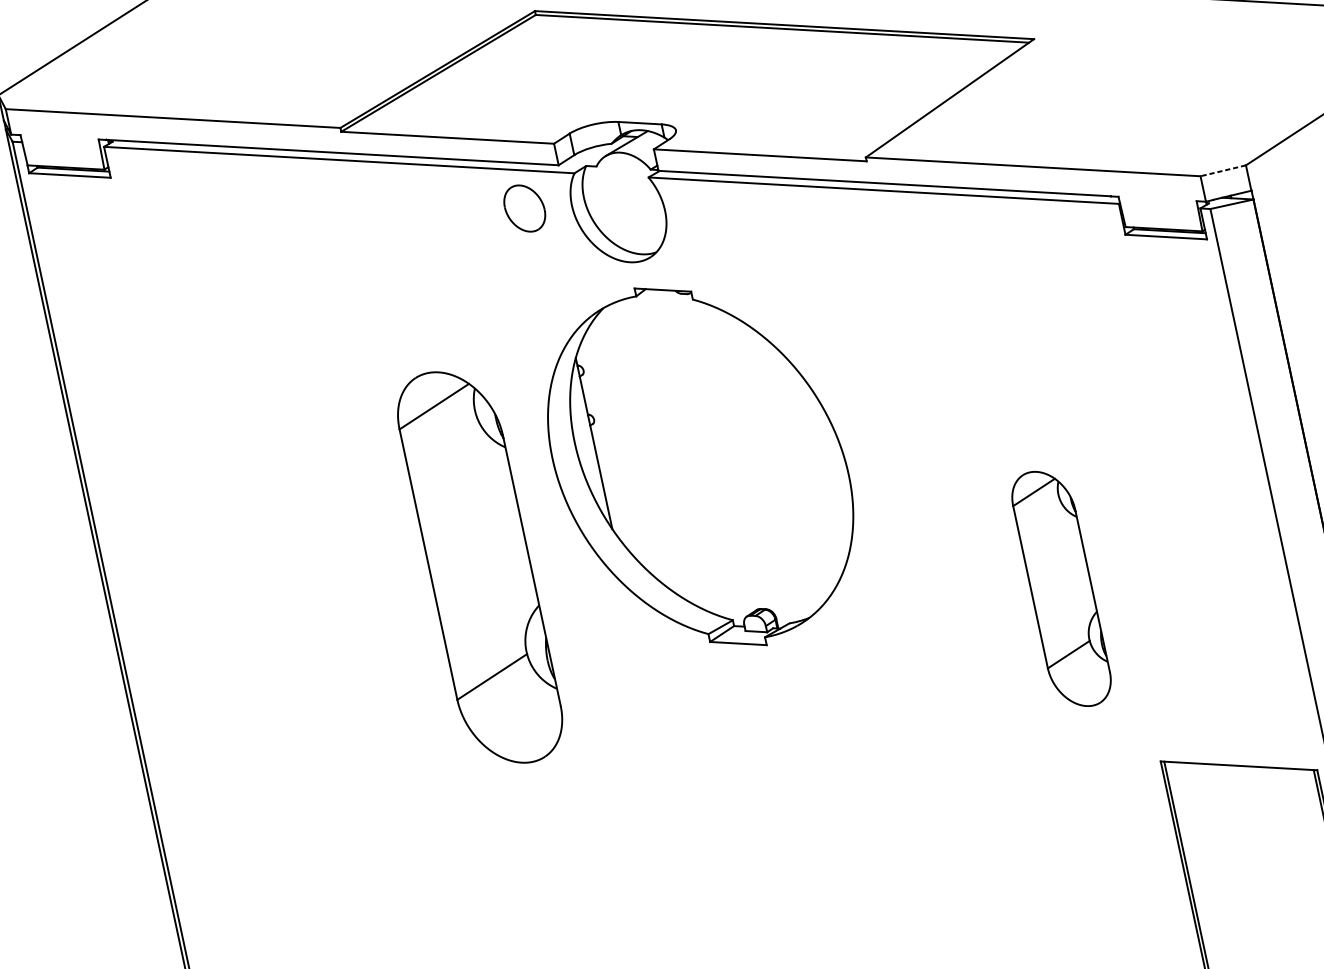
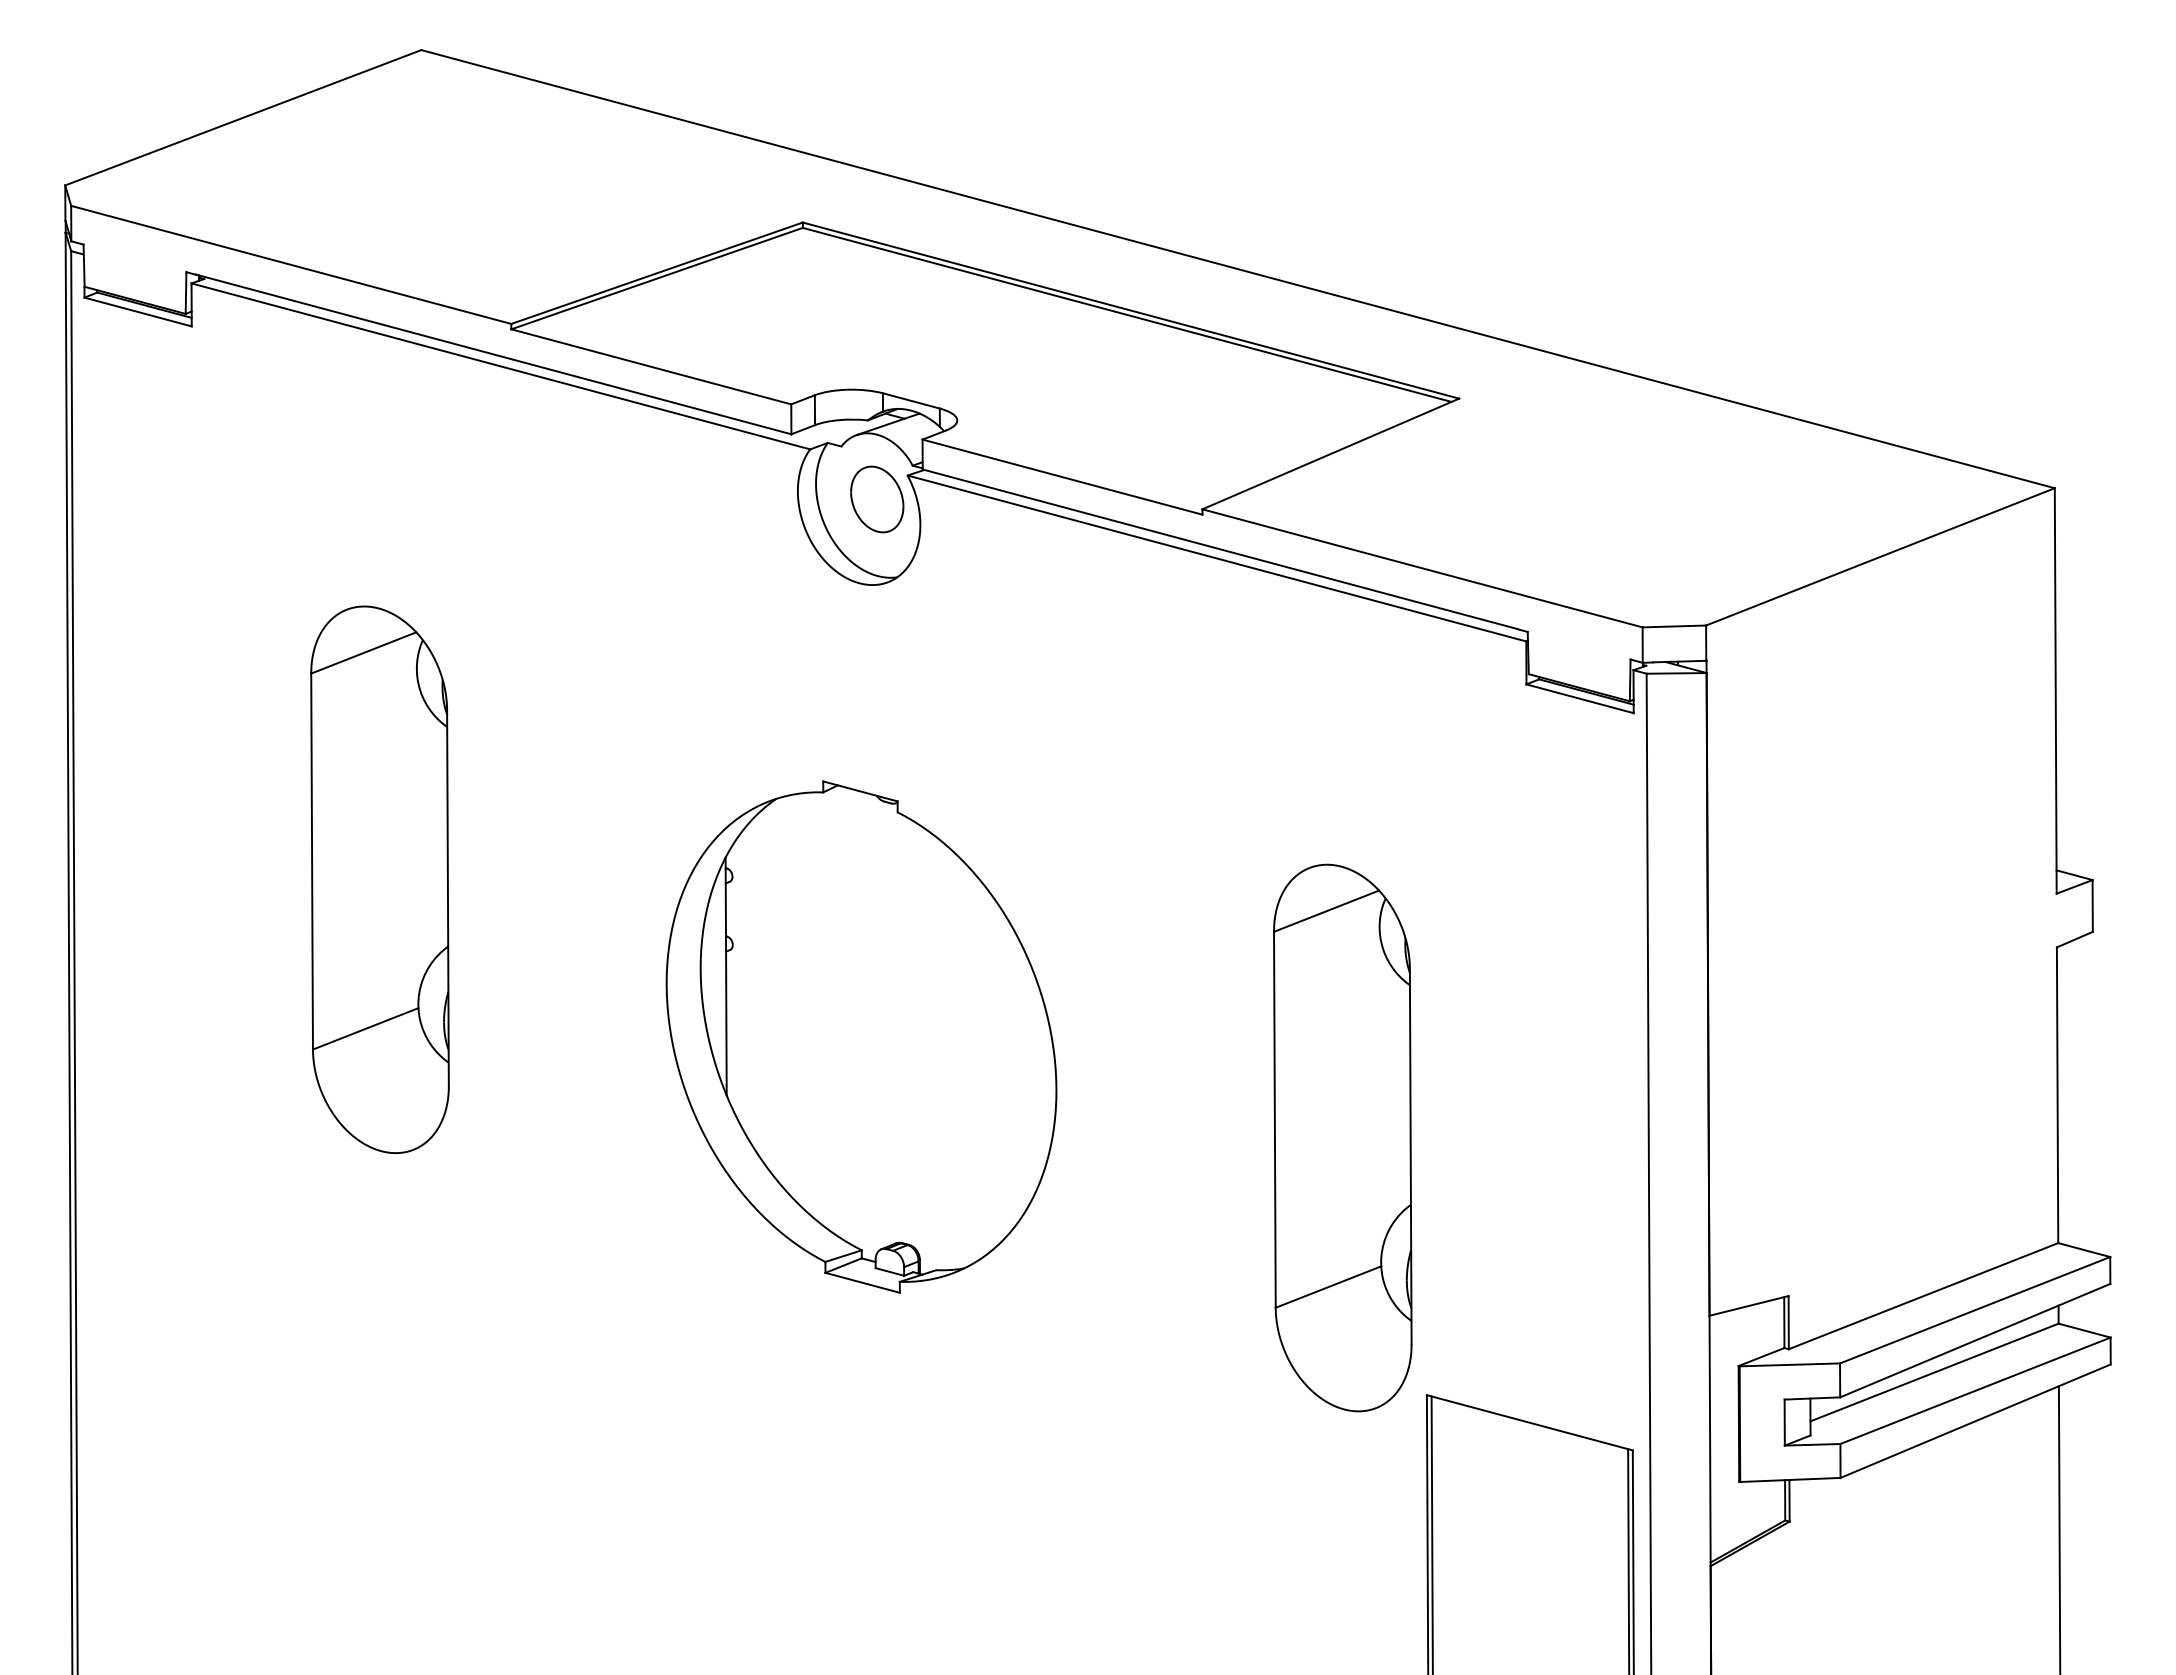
line: (1223, 170) -> (1674, 626), dashed -> solid
part: (524, 208) -> (877, 499), moved
part: (700, 466) -> (861, 1036), moved
part: (479, 567) -> (379, 879), moved
part: (1061, 588) -> (1342, 1137), size x1.67

